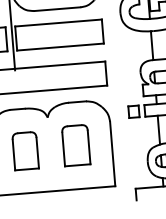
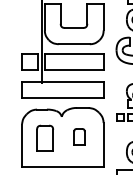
part: (76, 144) -> (79, 136), size x0.6

